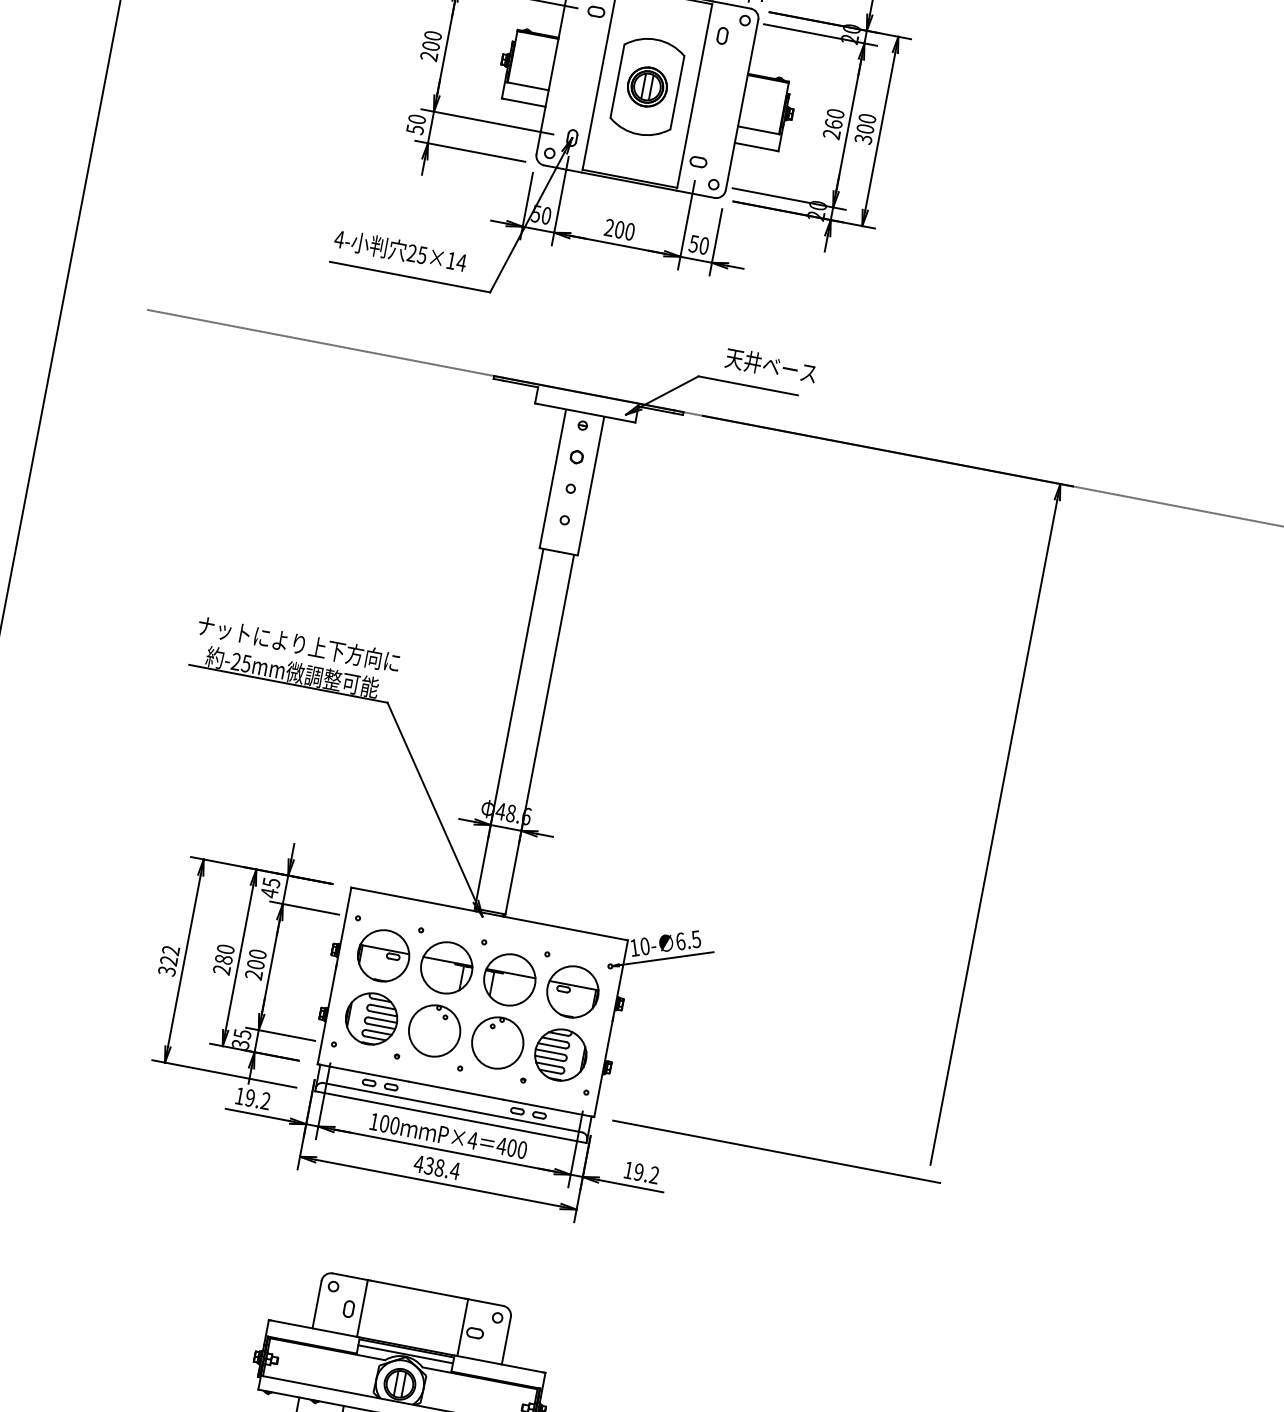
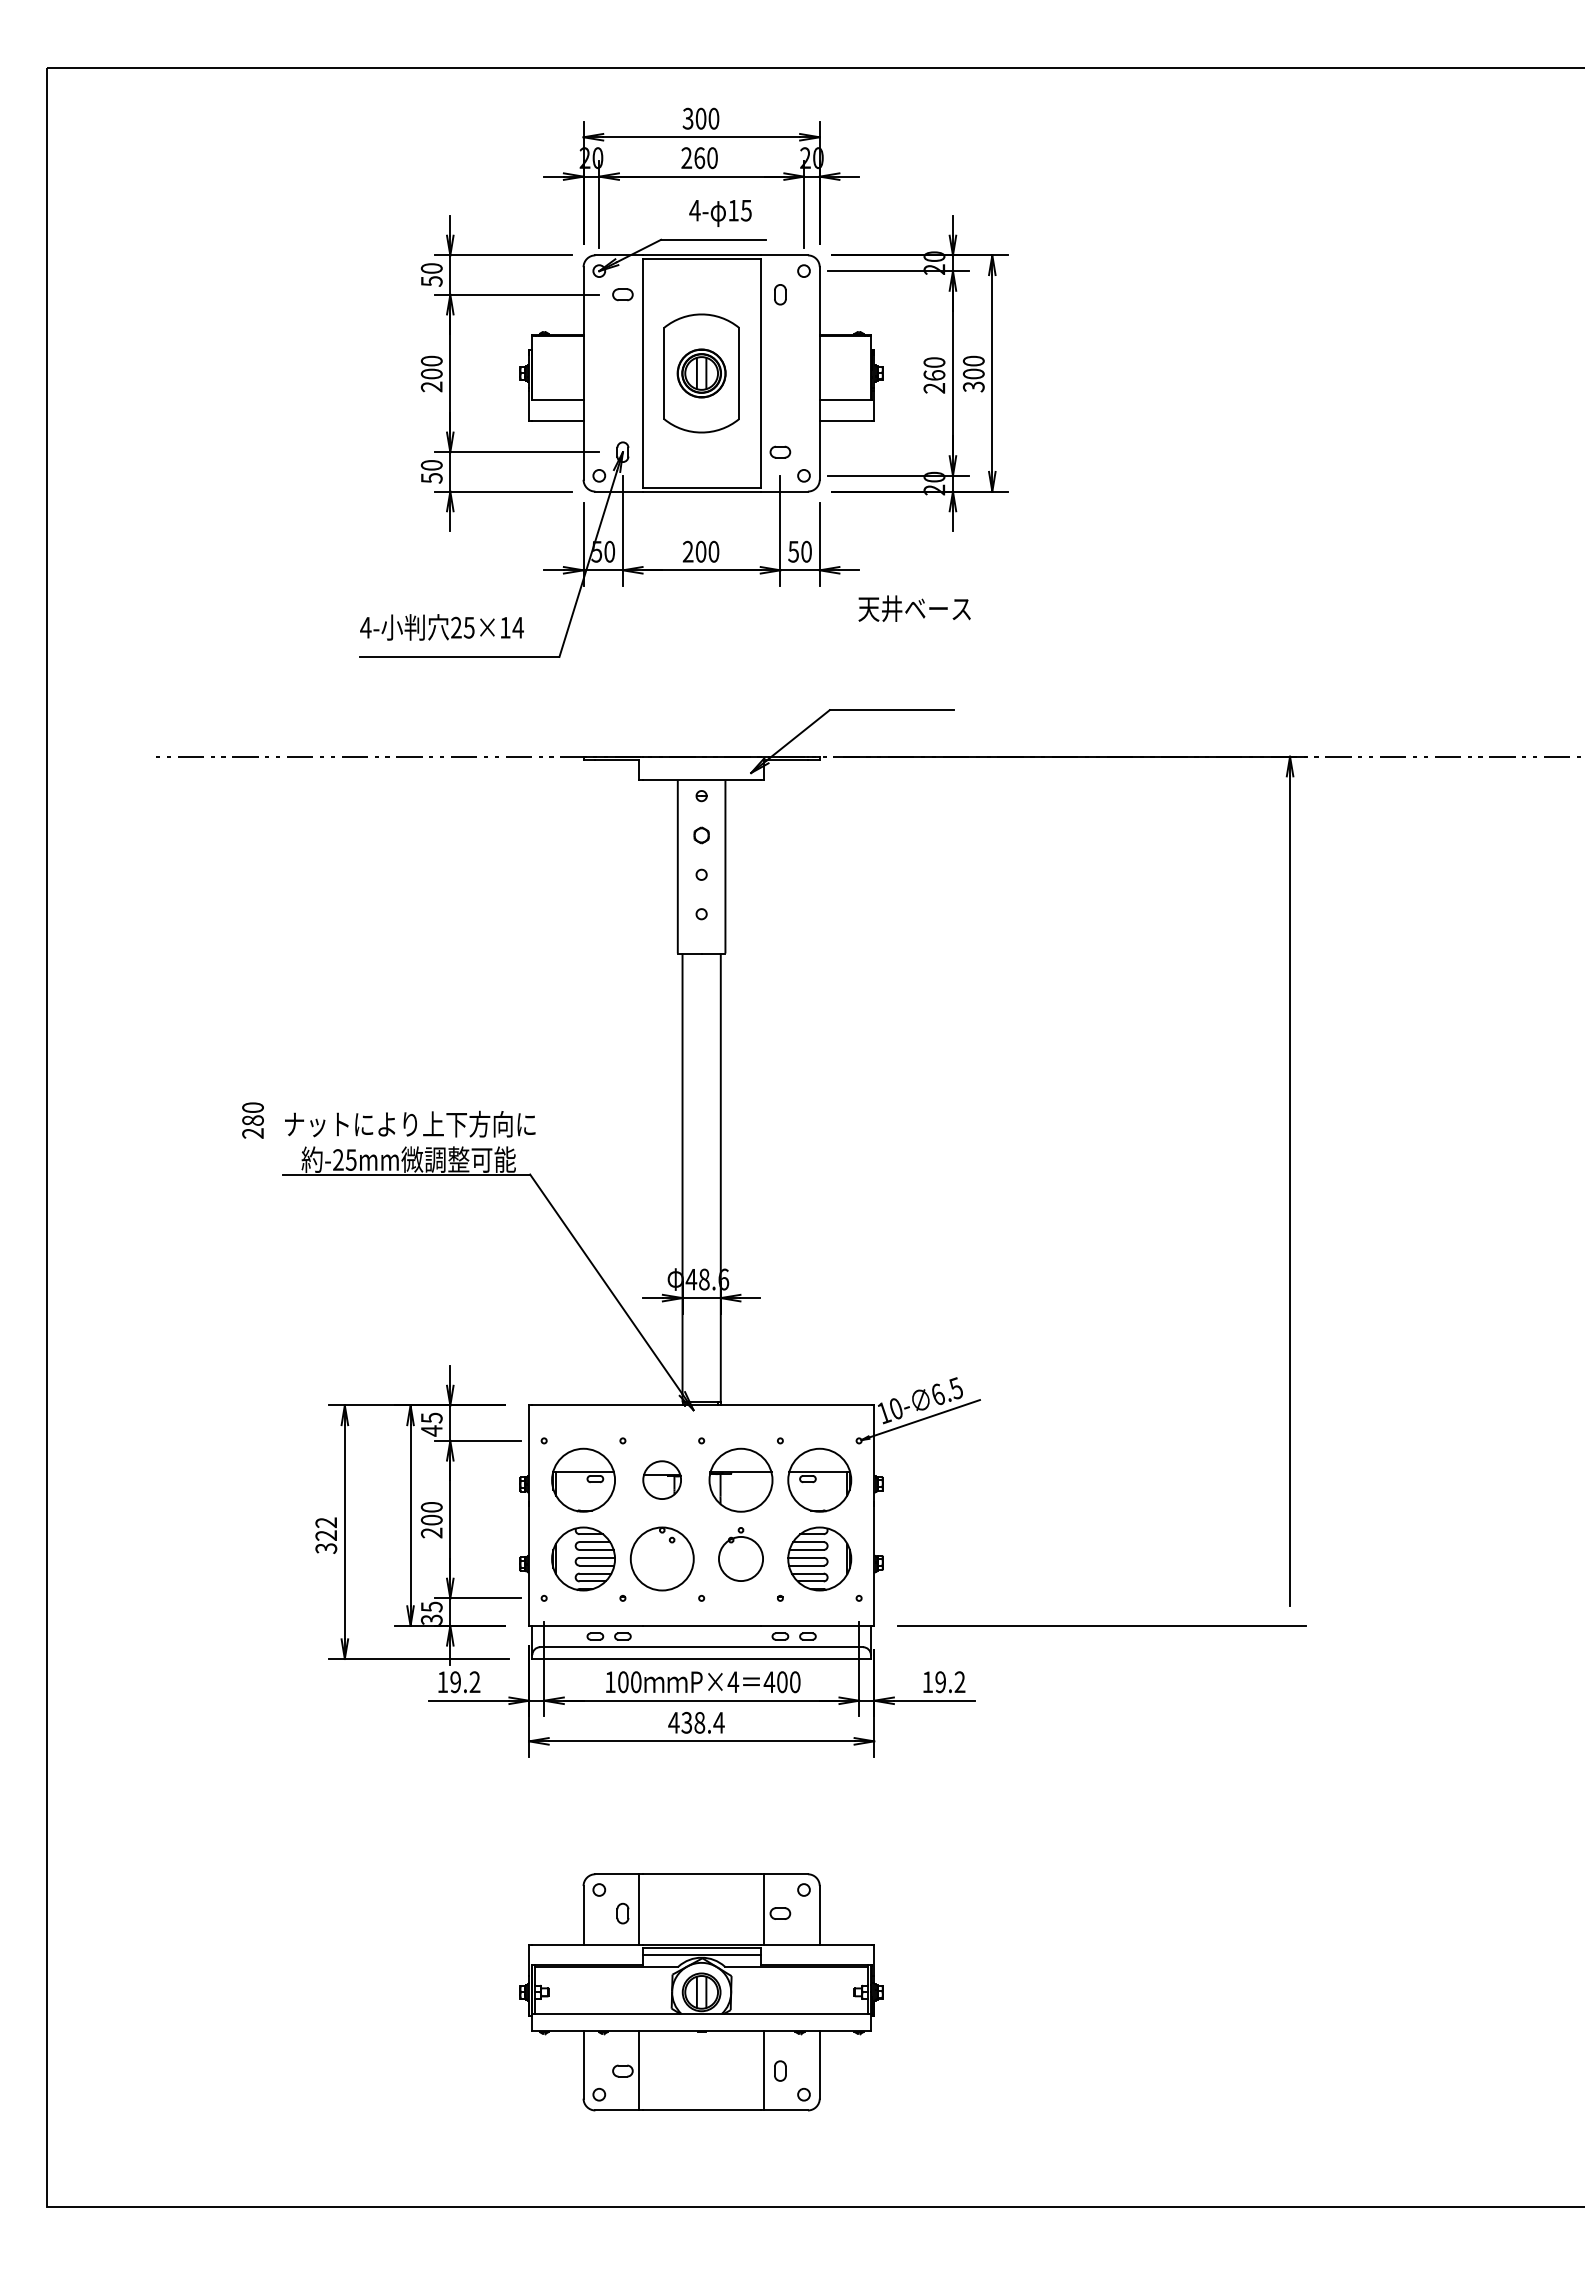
text: (771, 365) -> (914, 608), moved
text: (223, 959) -> (252, 1120), moved
part: (446, 967) -> (661, 1479), size x0.6
circle: (497, 1042) -> (740, 1558), size x0.7

